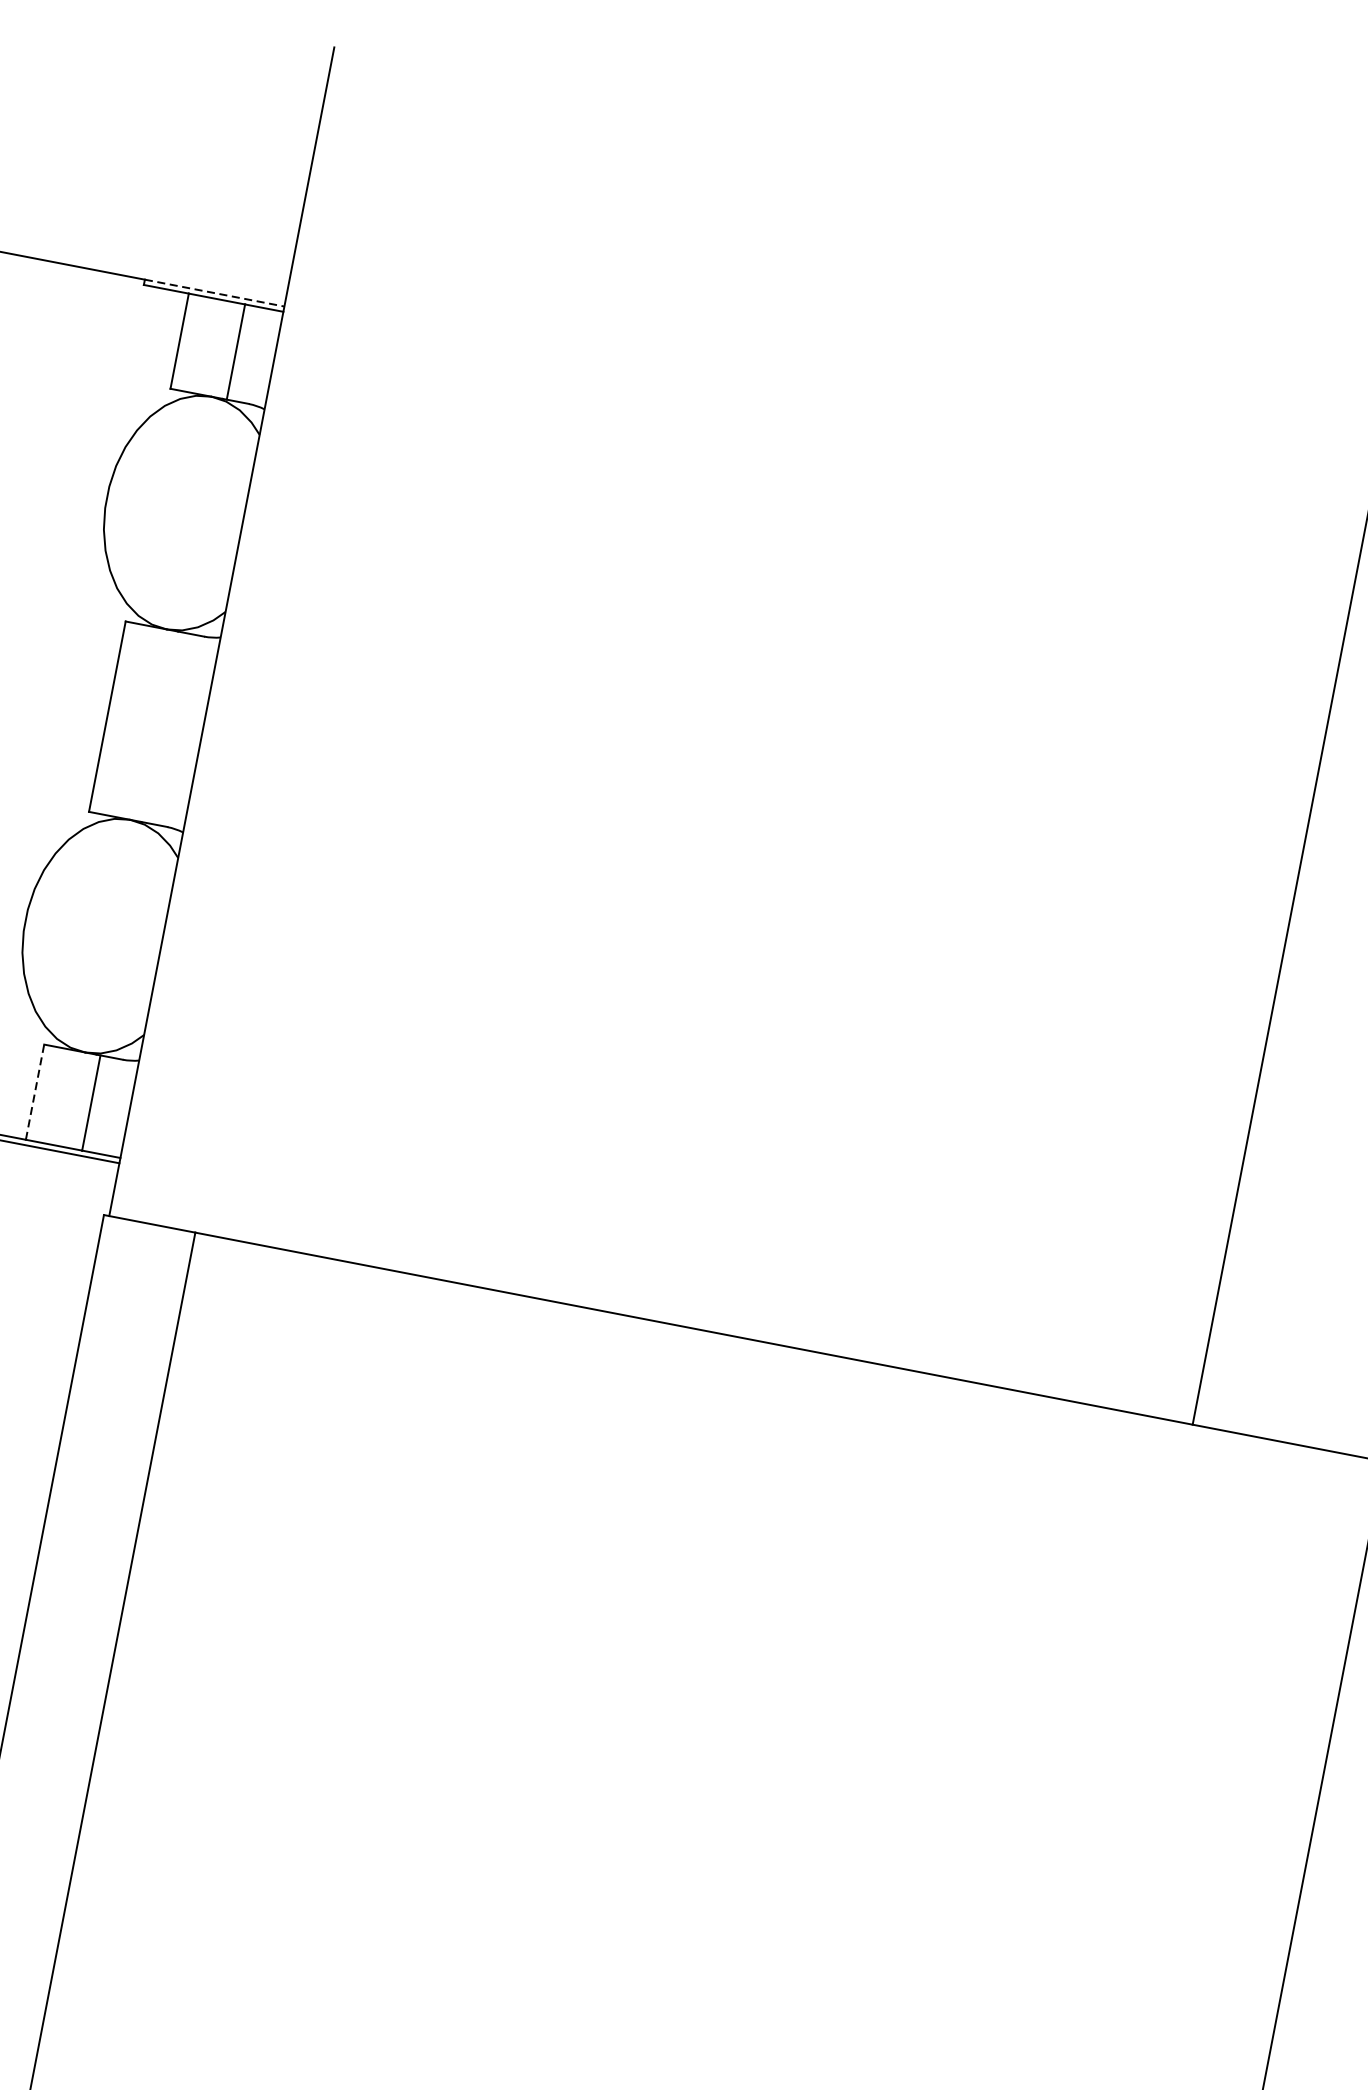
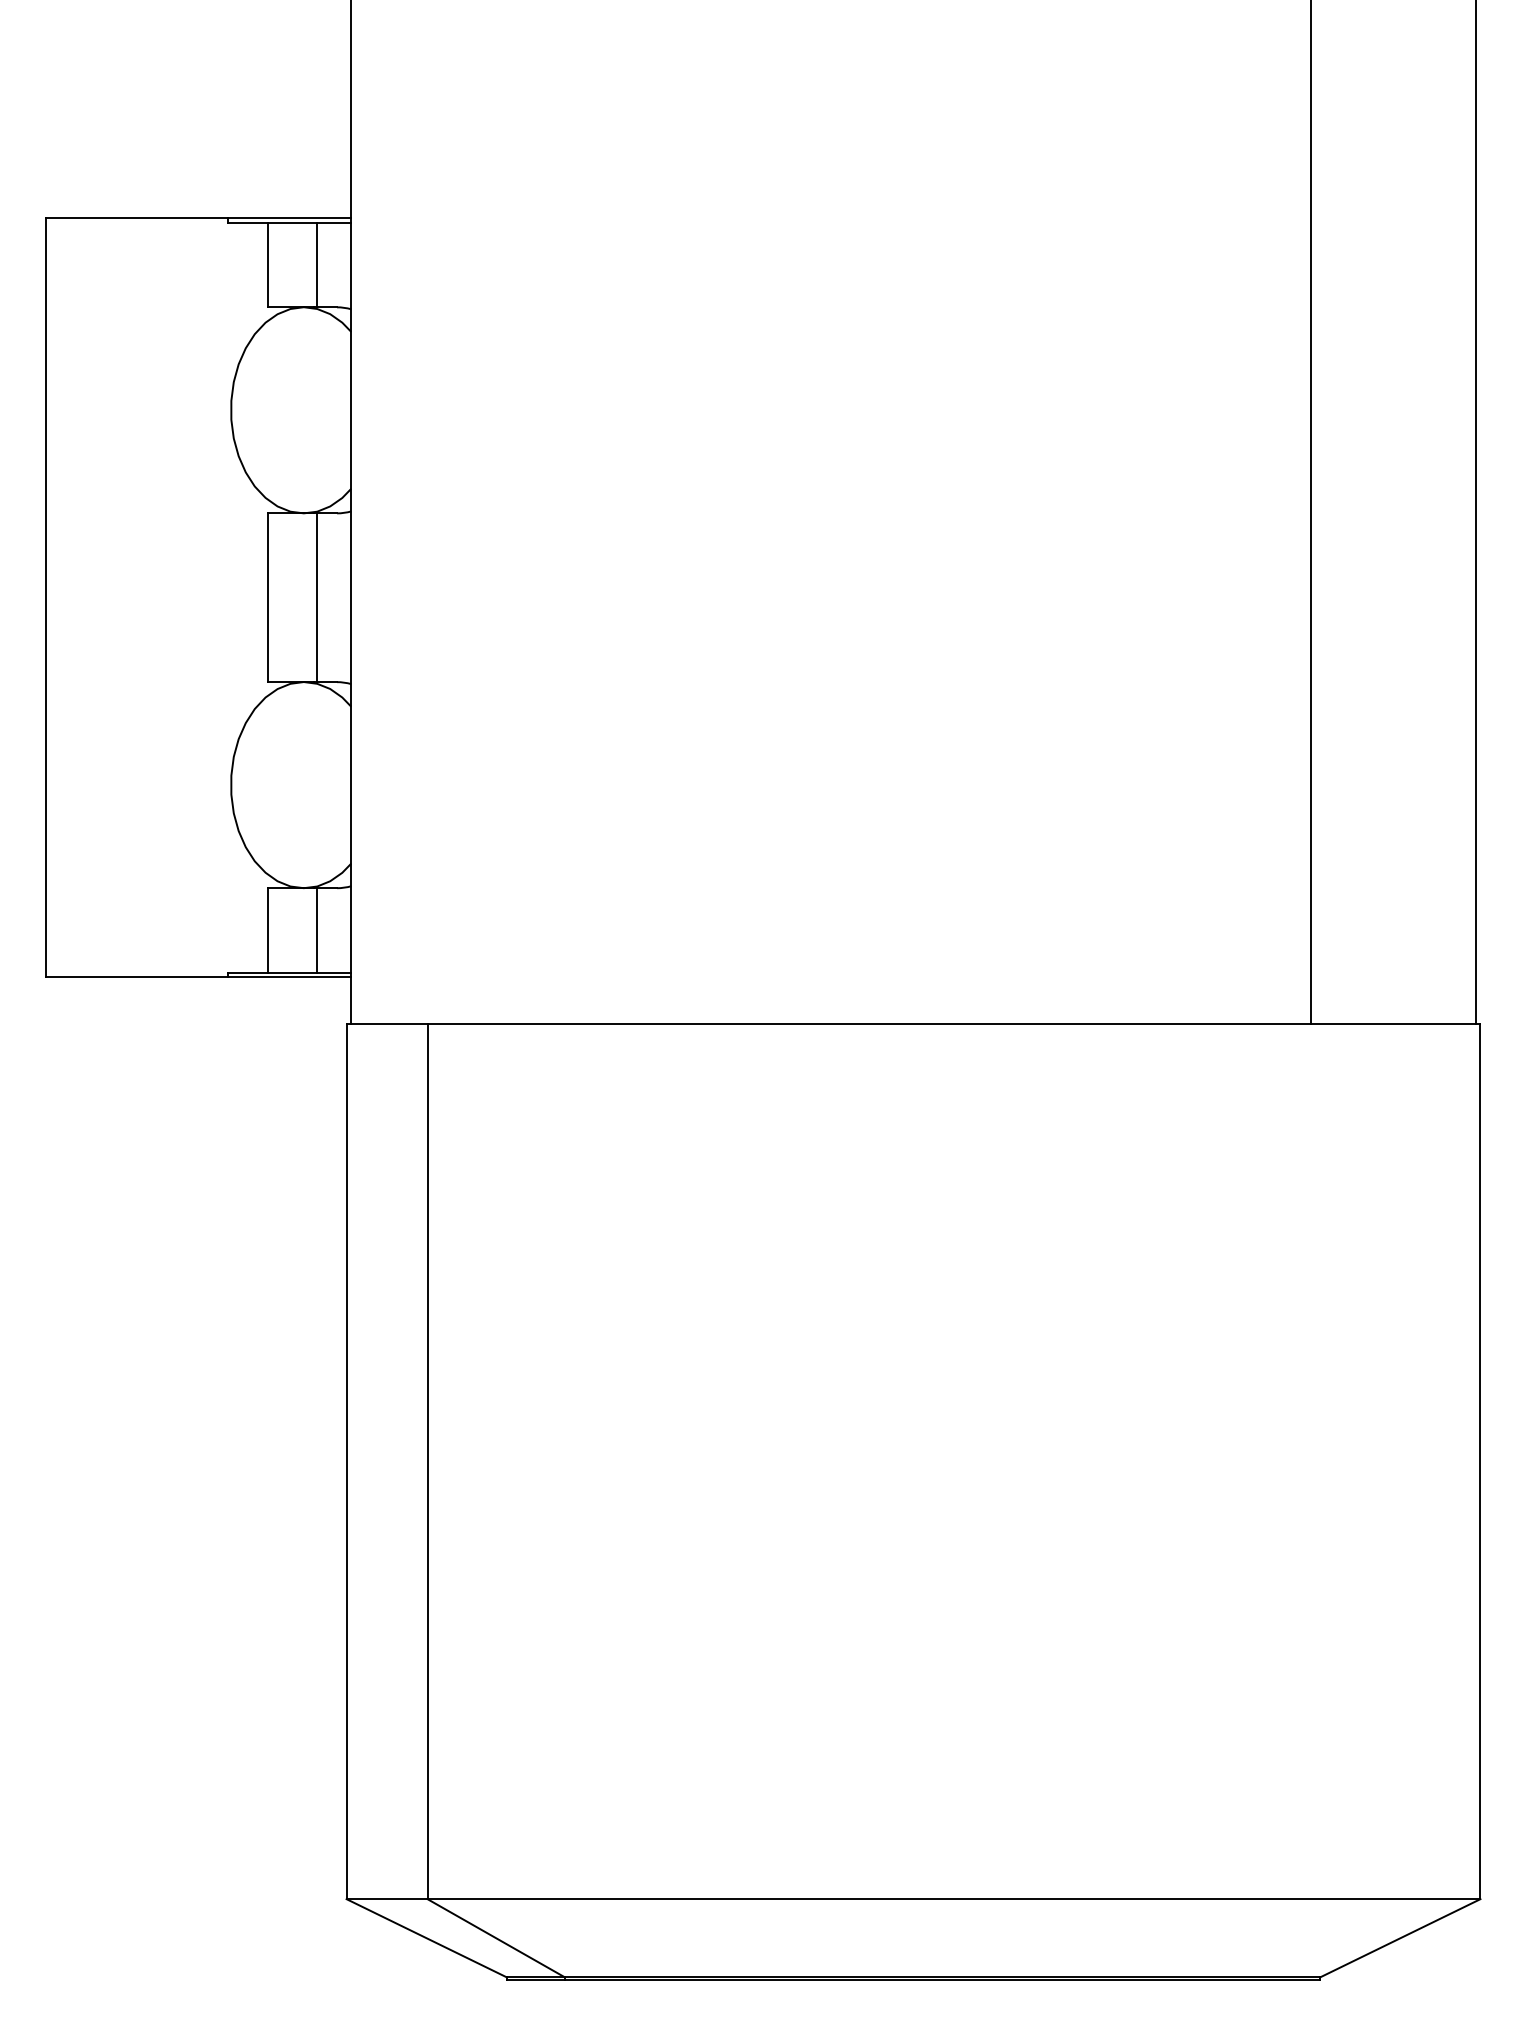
line: (214, 293) -> (289, 218), dashed -> solid
line: (163, 727) -> (317, 597), added
line: (35, 1091) -> (267, 929), dashed -> solid

